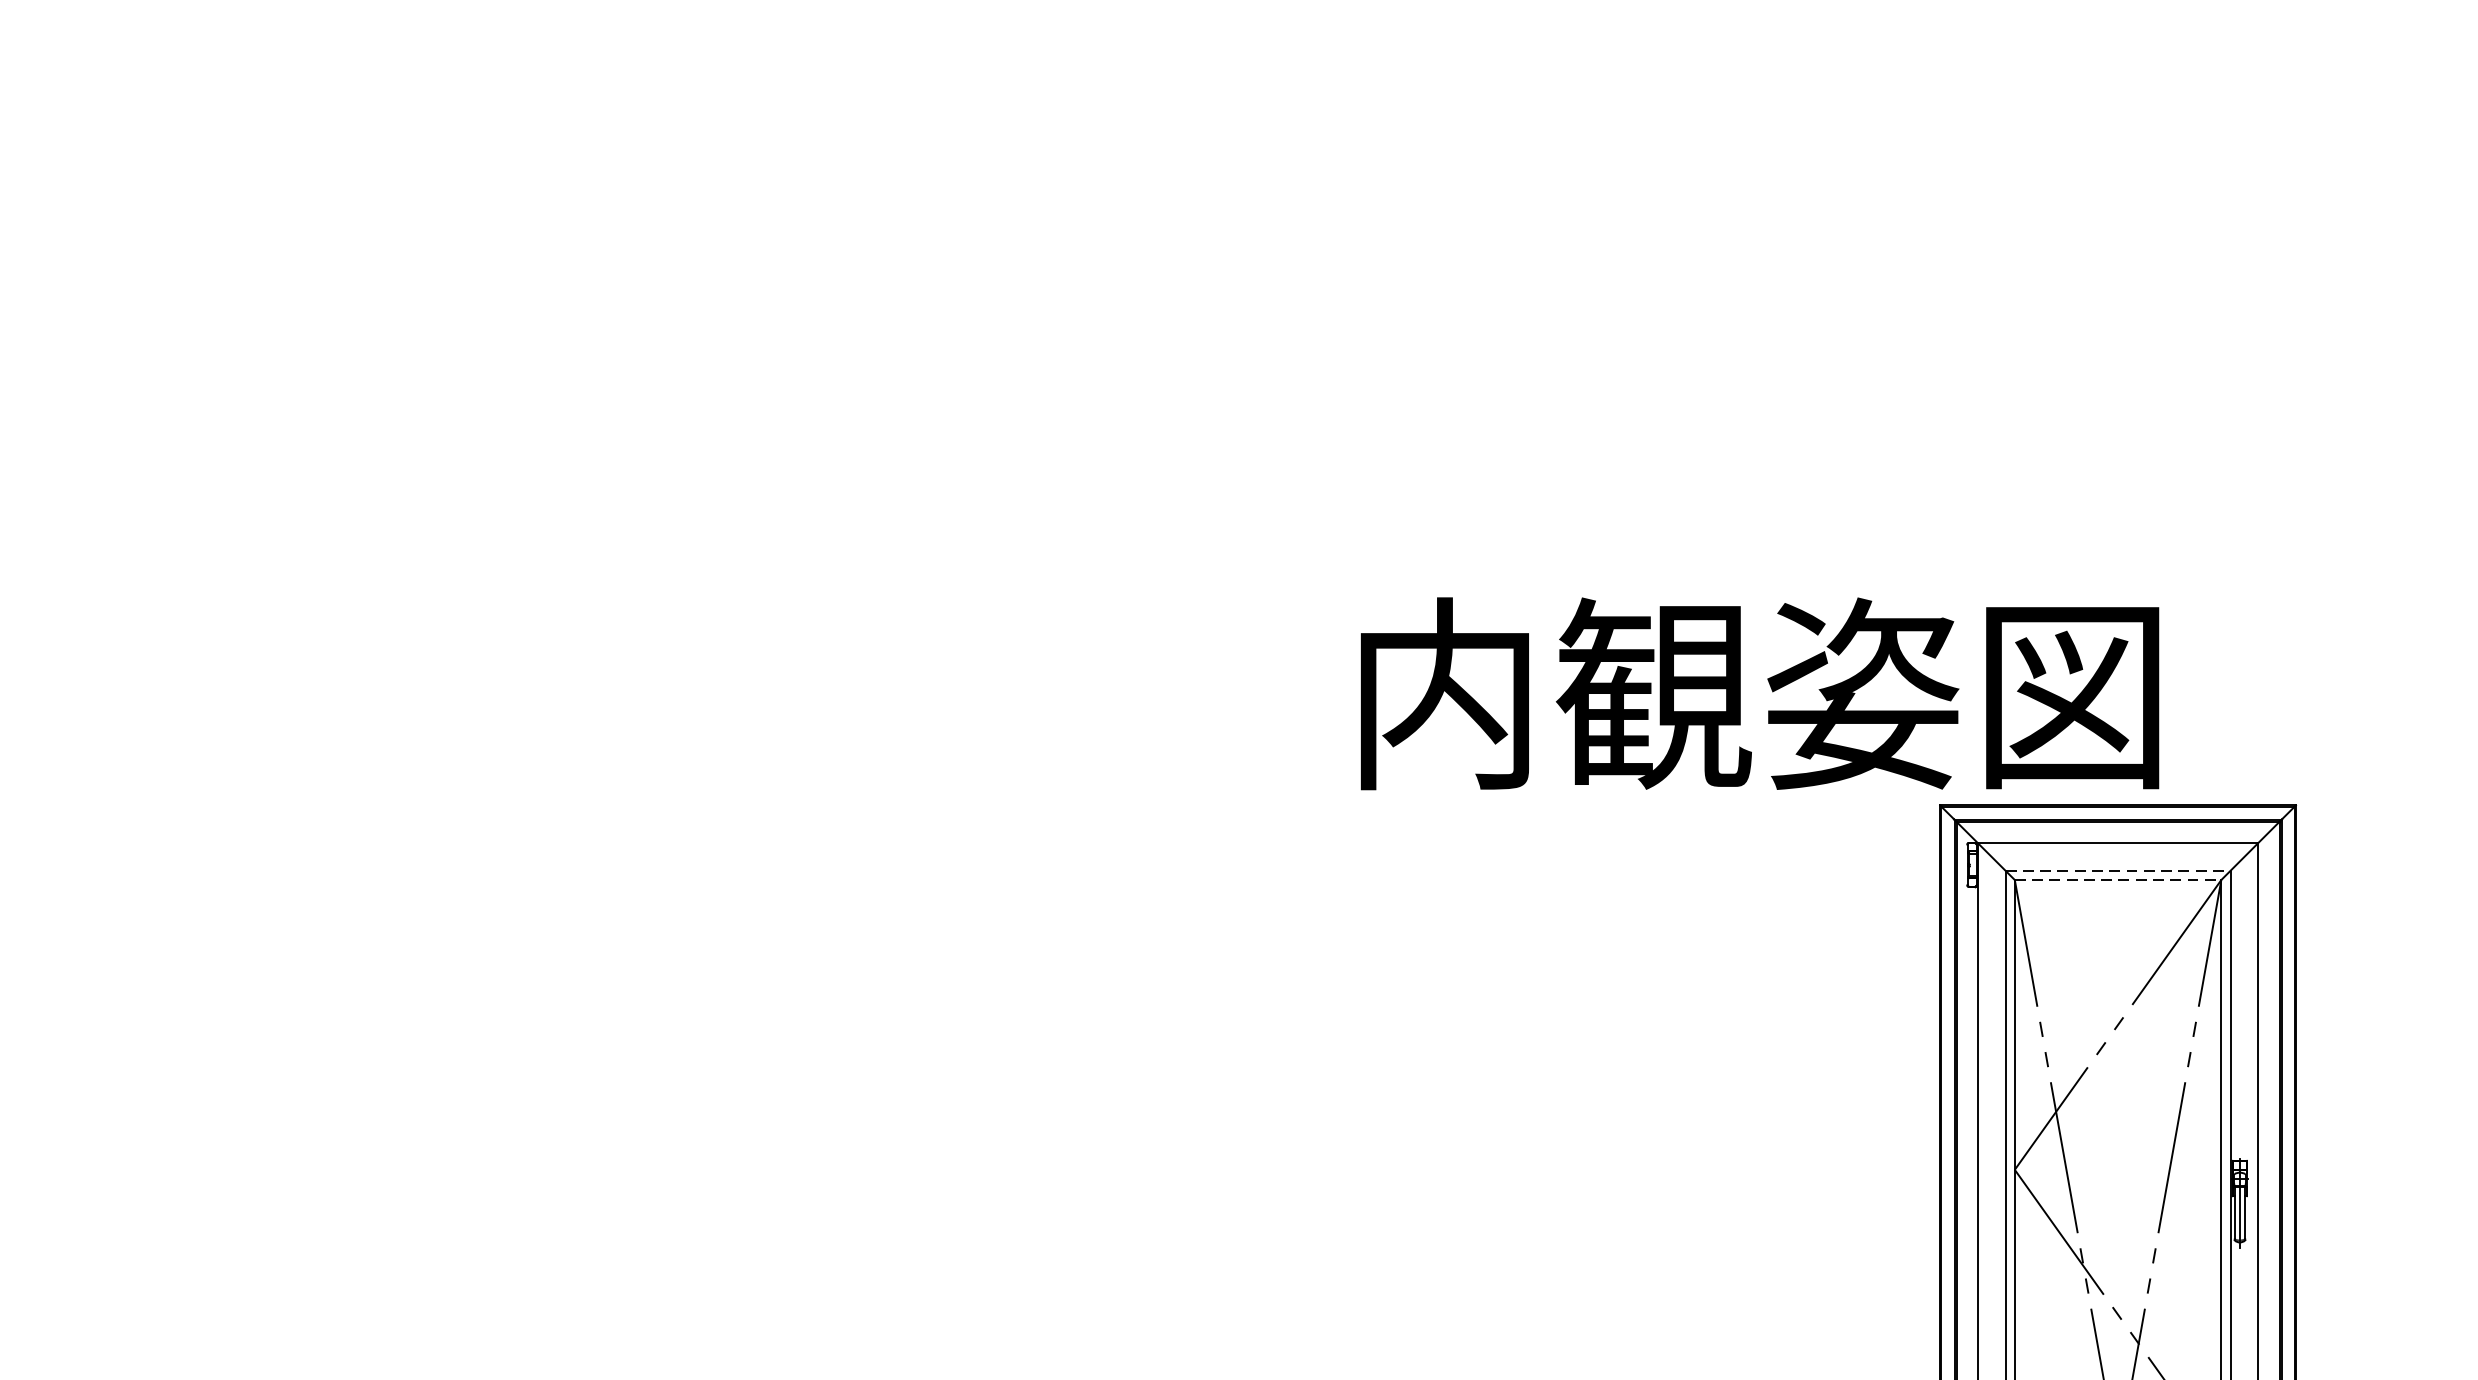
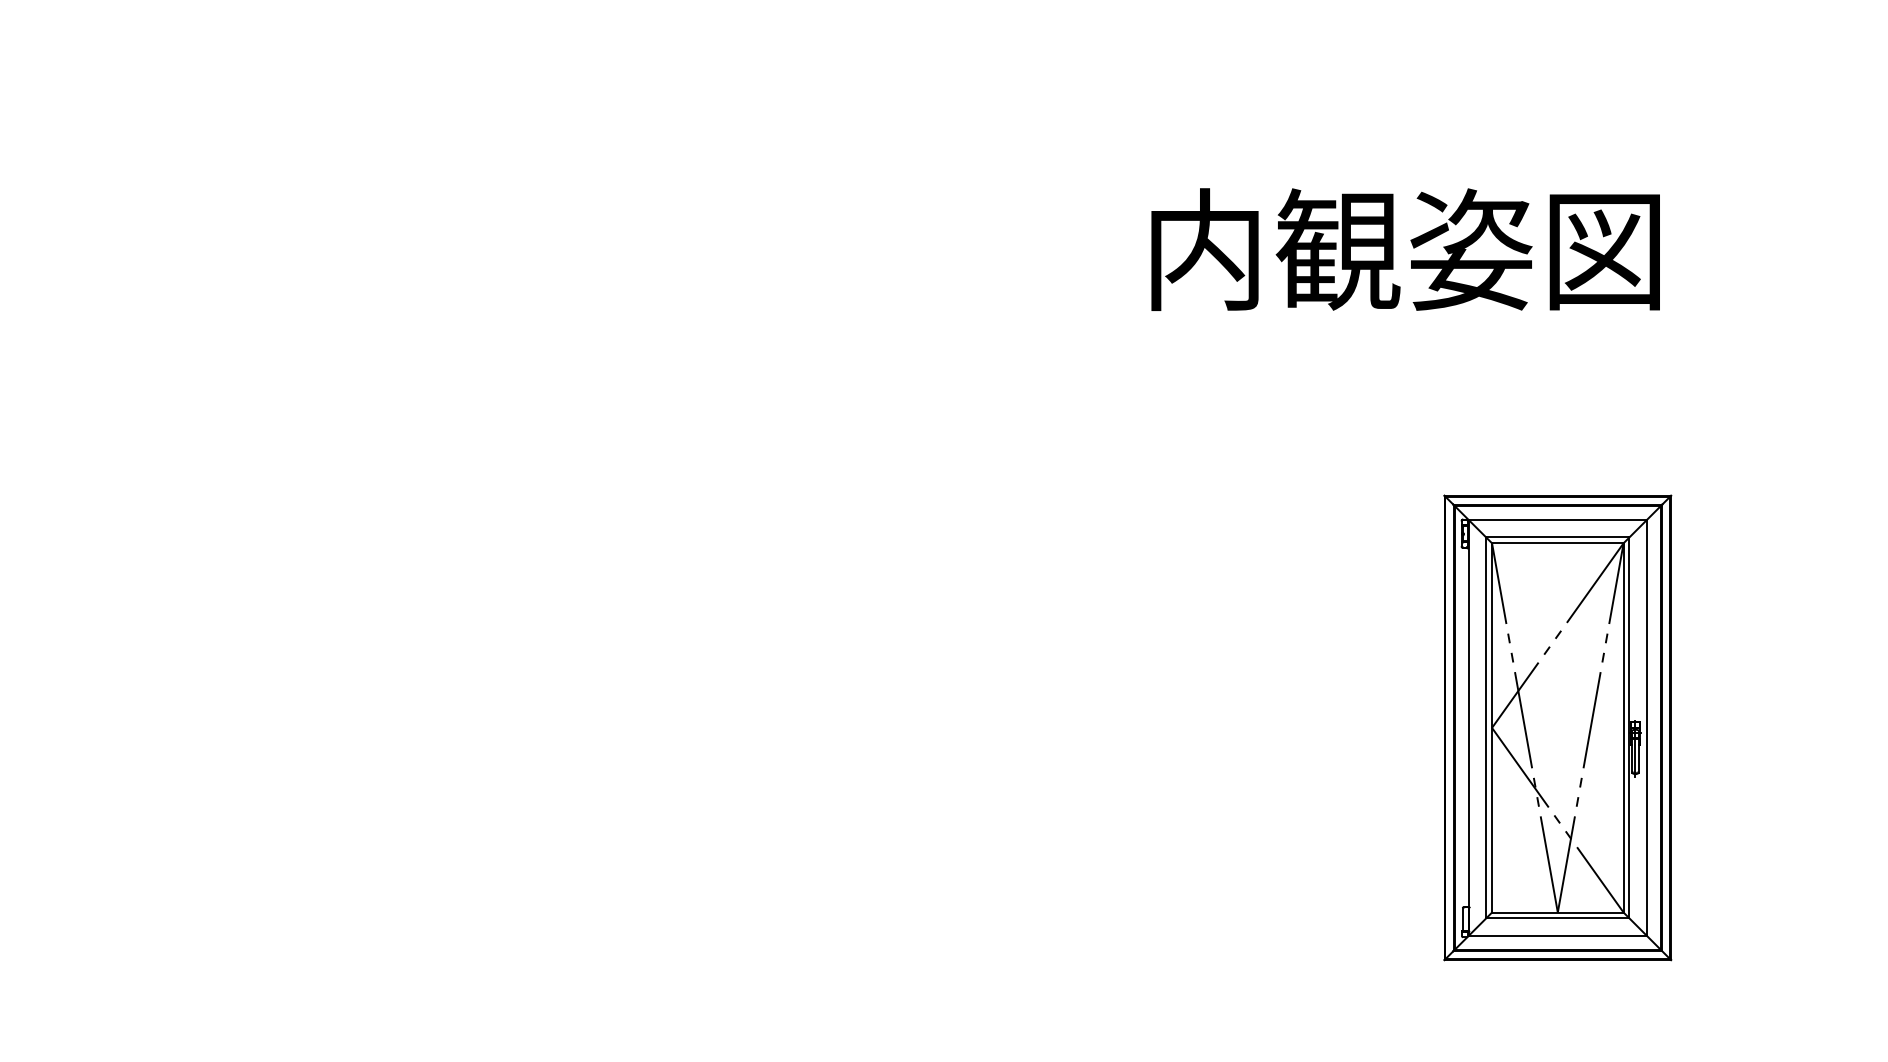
text: (1759, 693) -> (1405, 249), moved
line: (2117, 870) -> (1557, 537), dashed -> solid
line: (2117, 880) -> (1557, 543), dashed -> solid

